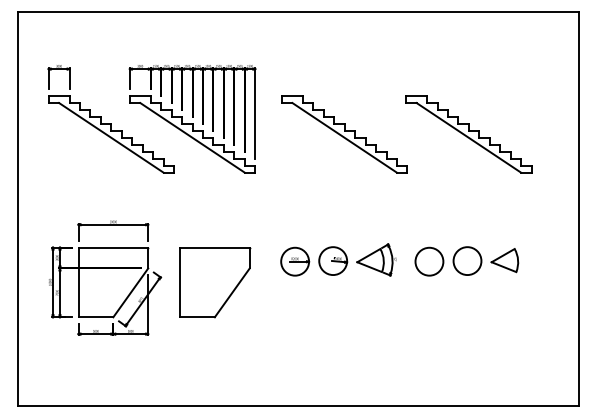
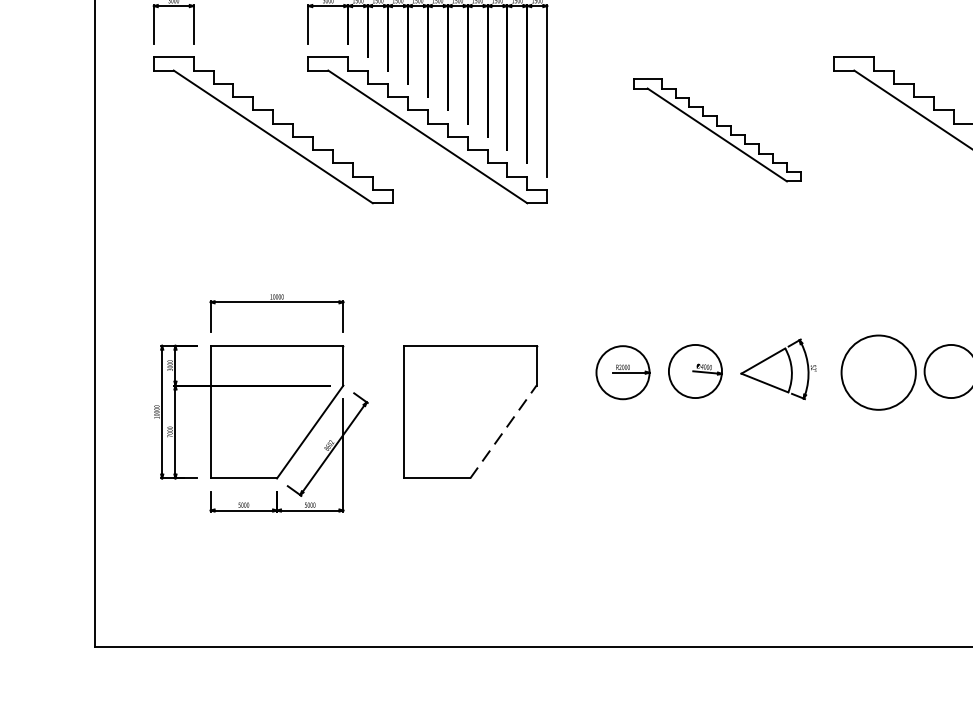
part: (344, 134) -> (717, 130), size x0.7
circle: (429, 261) -> (878, 372), size x1.4
line: (232, 292) -> (503, 431), solid -> dashed

